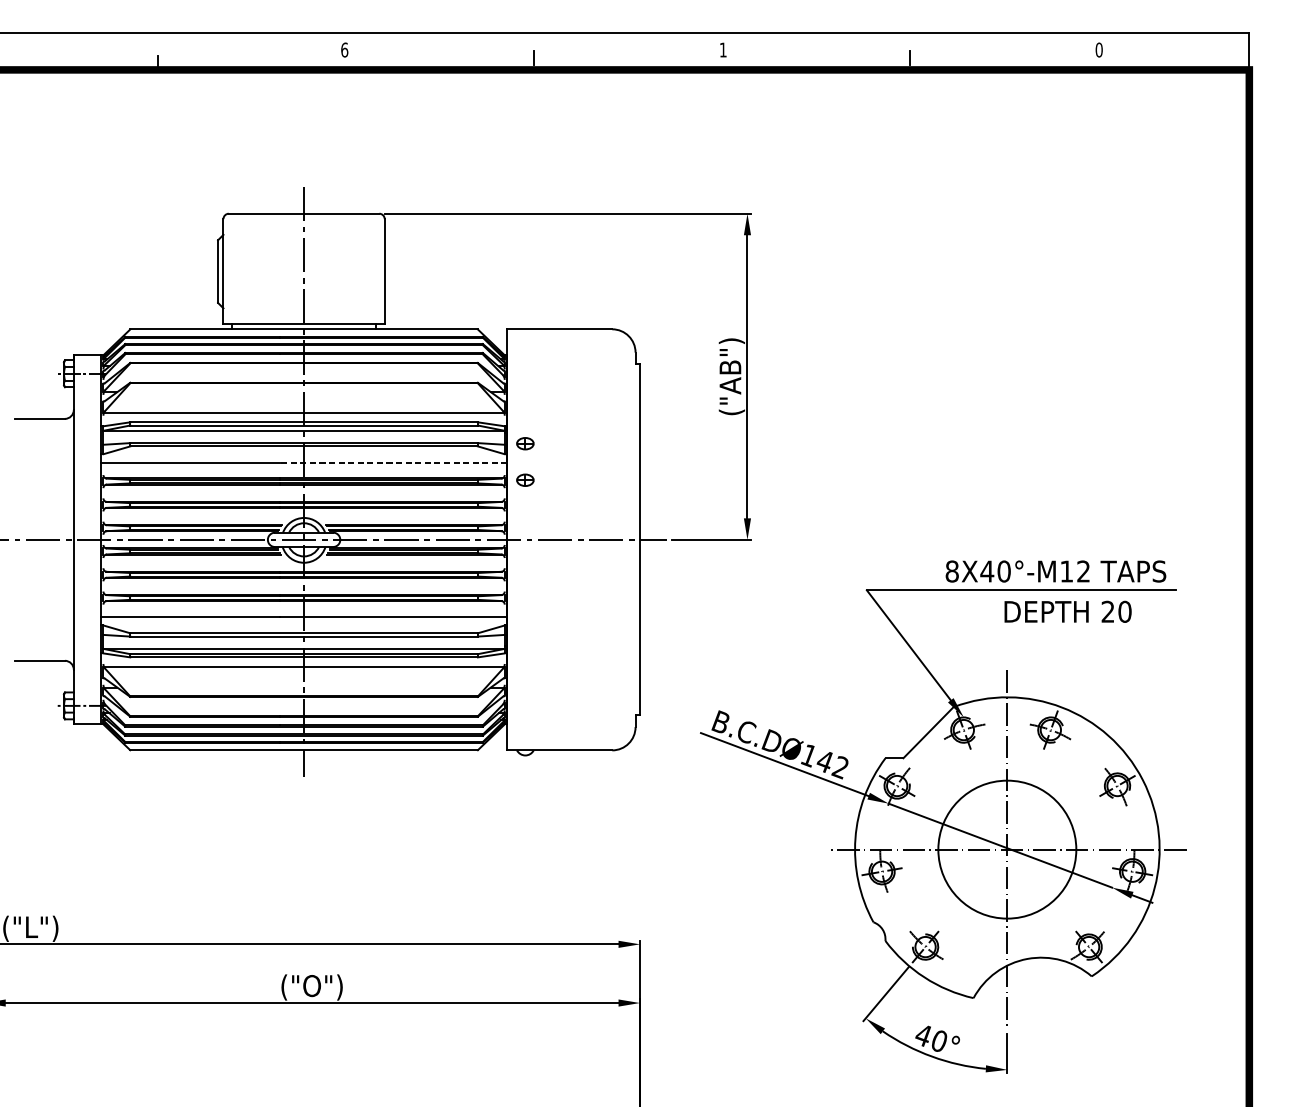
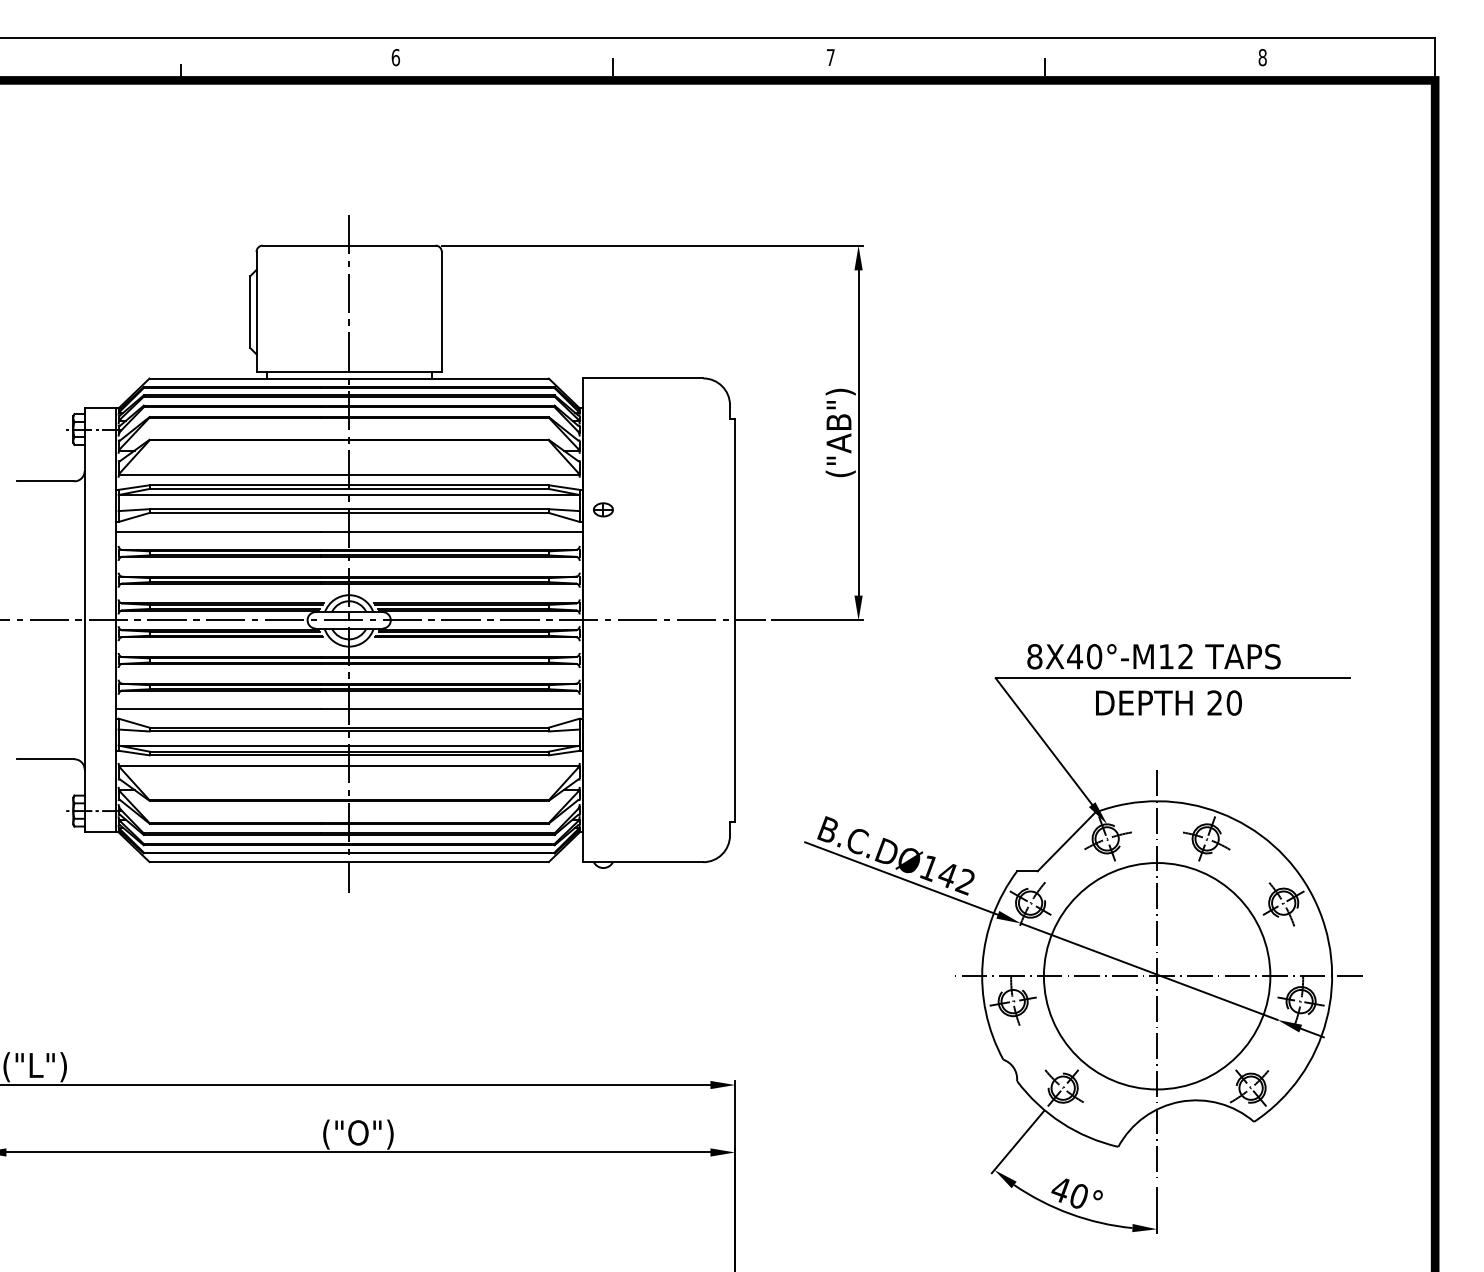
text: (723, 49) -> (830, 57), 1 -> 7
text: (1099, 49) -> (1262, 57), 0 -> 8
line: (394, 462) -> (452, 531), dashed -> solid
part: (525, 479) -> (603, 551), removed
text: (1055, 571) -> (1153, 656), moved
text: (1067, 611) -> (1168, 702), moved
circle: (1006, 849) -> (1156, 976), size x1.43

